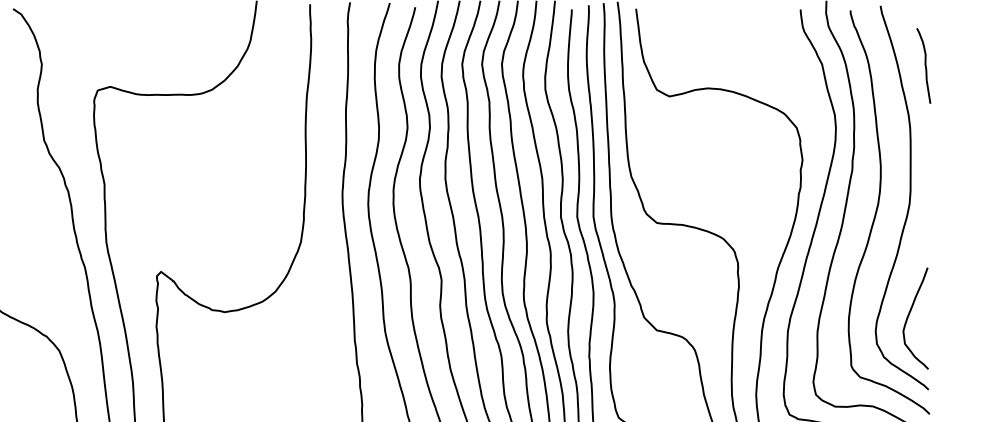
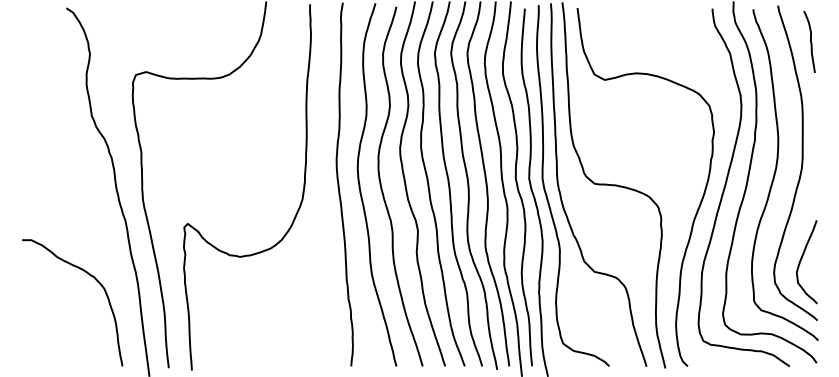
curve: (924, 65) -> (810, 41), moved

